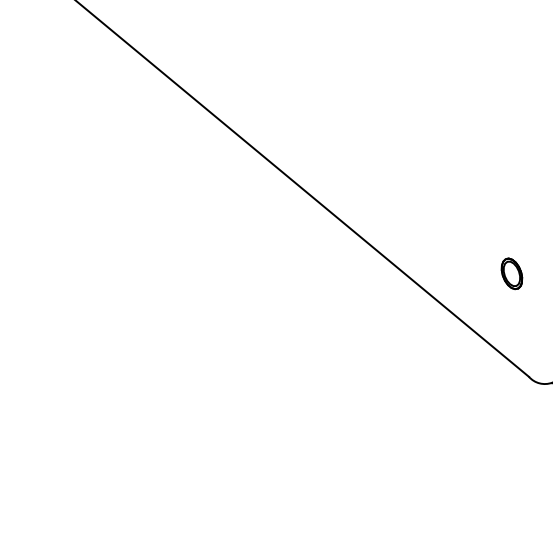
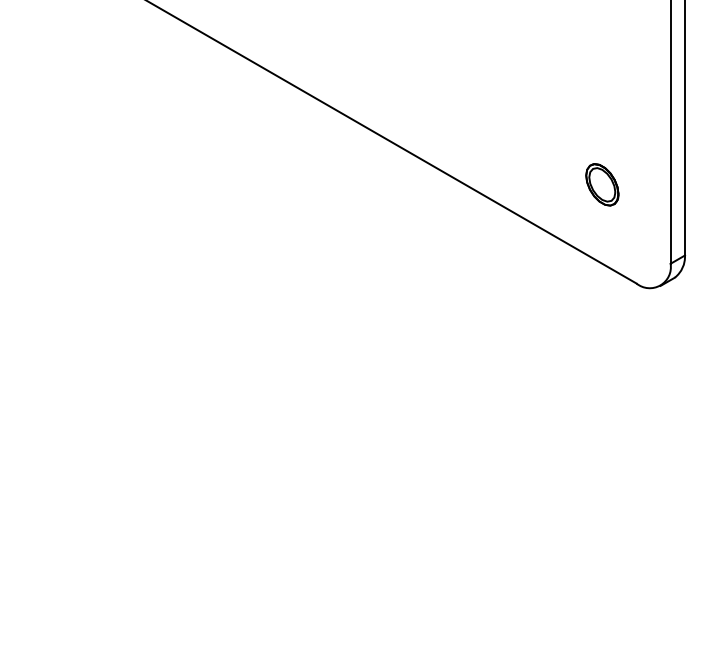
part: (512, 273) -> (602, 184), size x1.43

